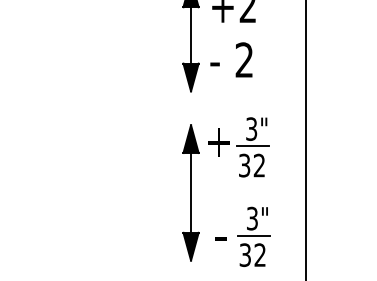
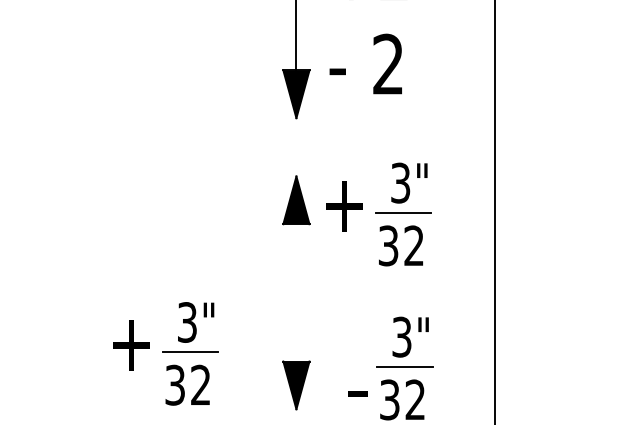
line: (191, 192) -> (297, 292), removed
part: (114, 228) -> (164, 354), added
text: (220, 238) -> (357, 393), moved

